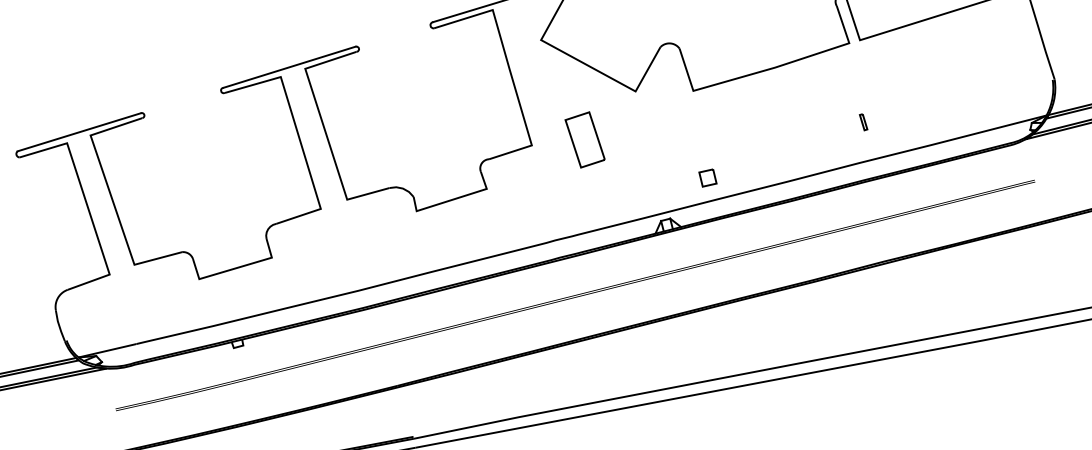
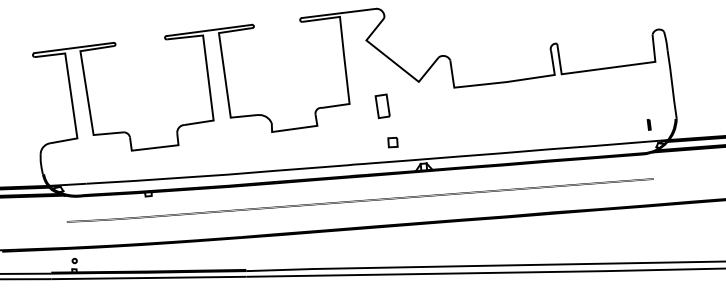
part: (862, 121) -> (648, 124), moved
part: (584, 140) -> (382, 106), size x0.71
part: (707, 178) -> (392, 142), moved

